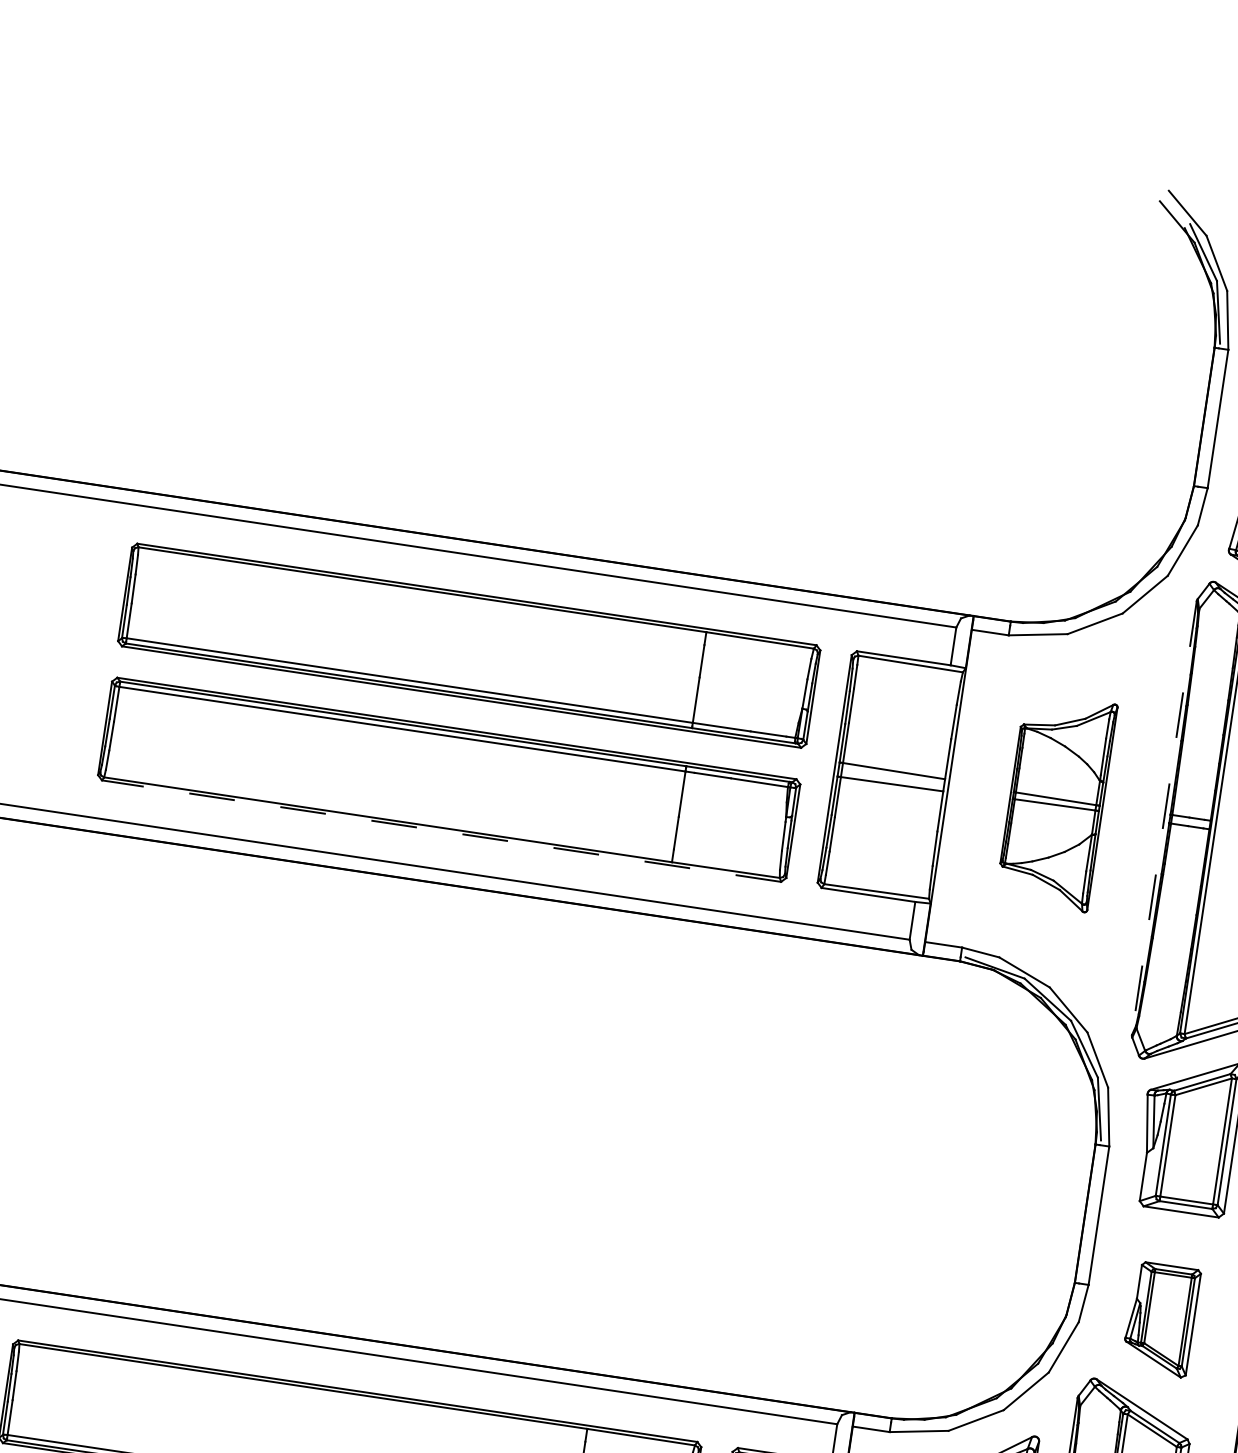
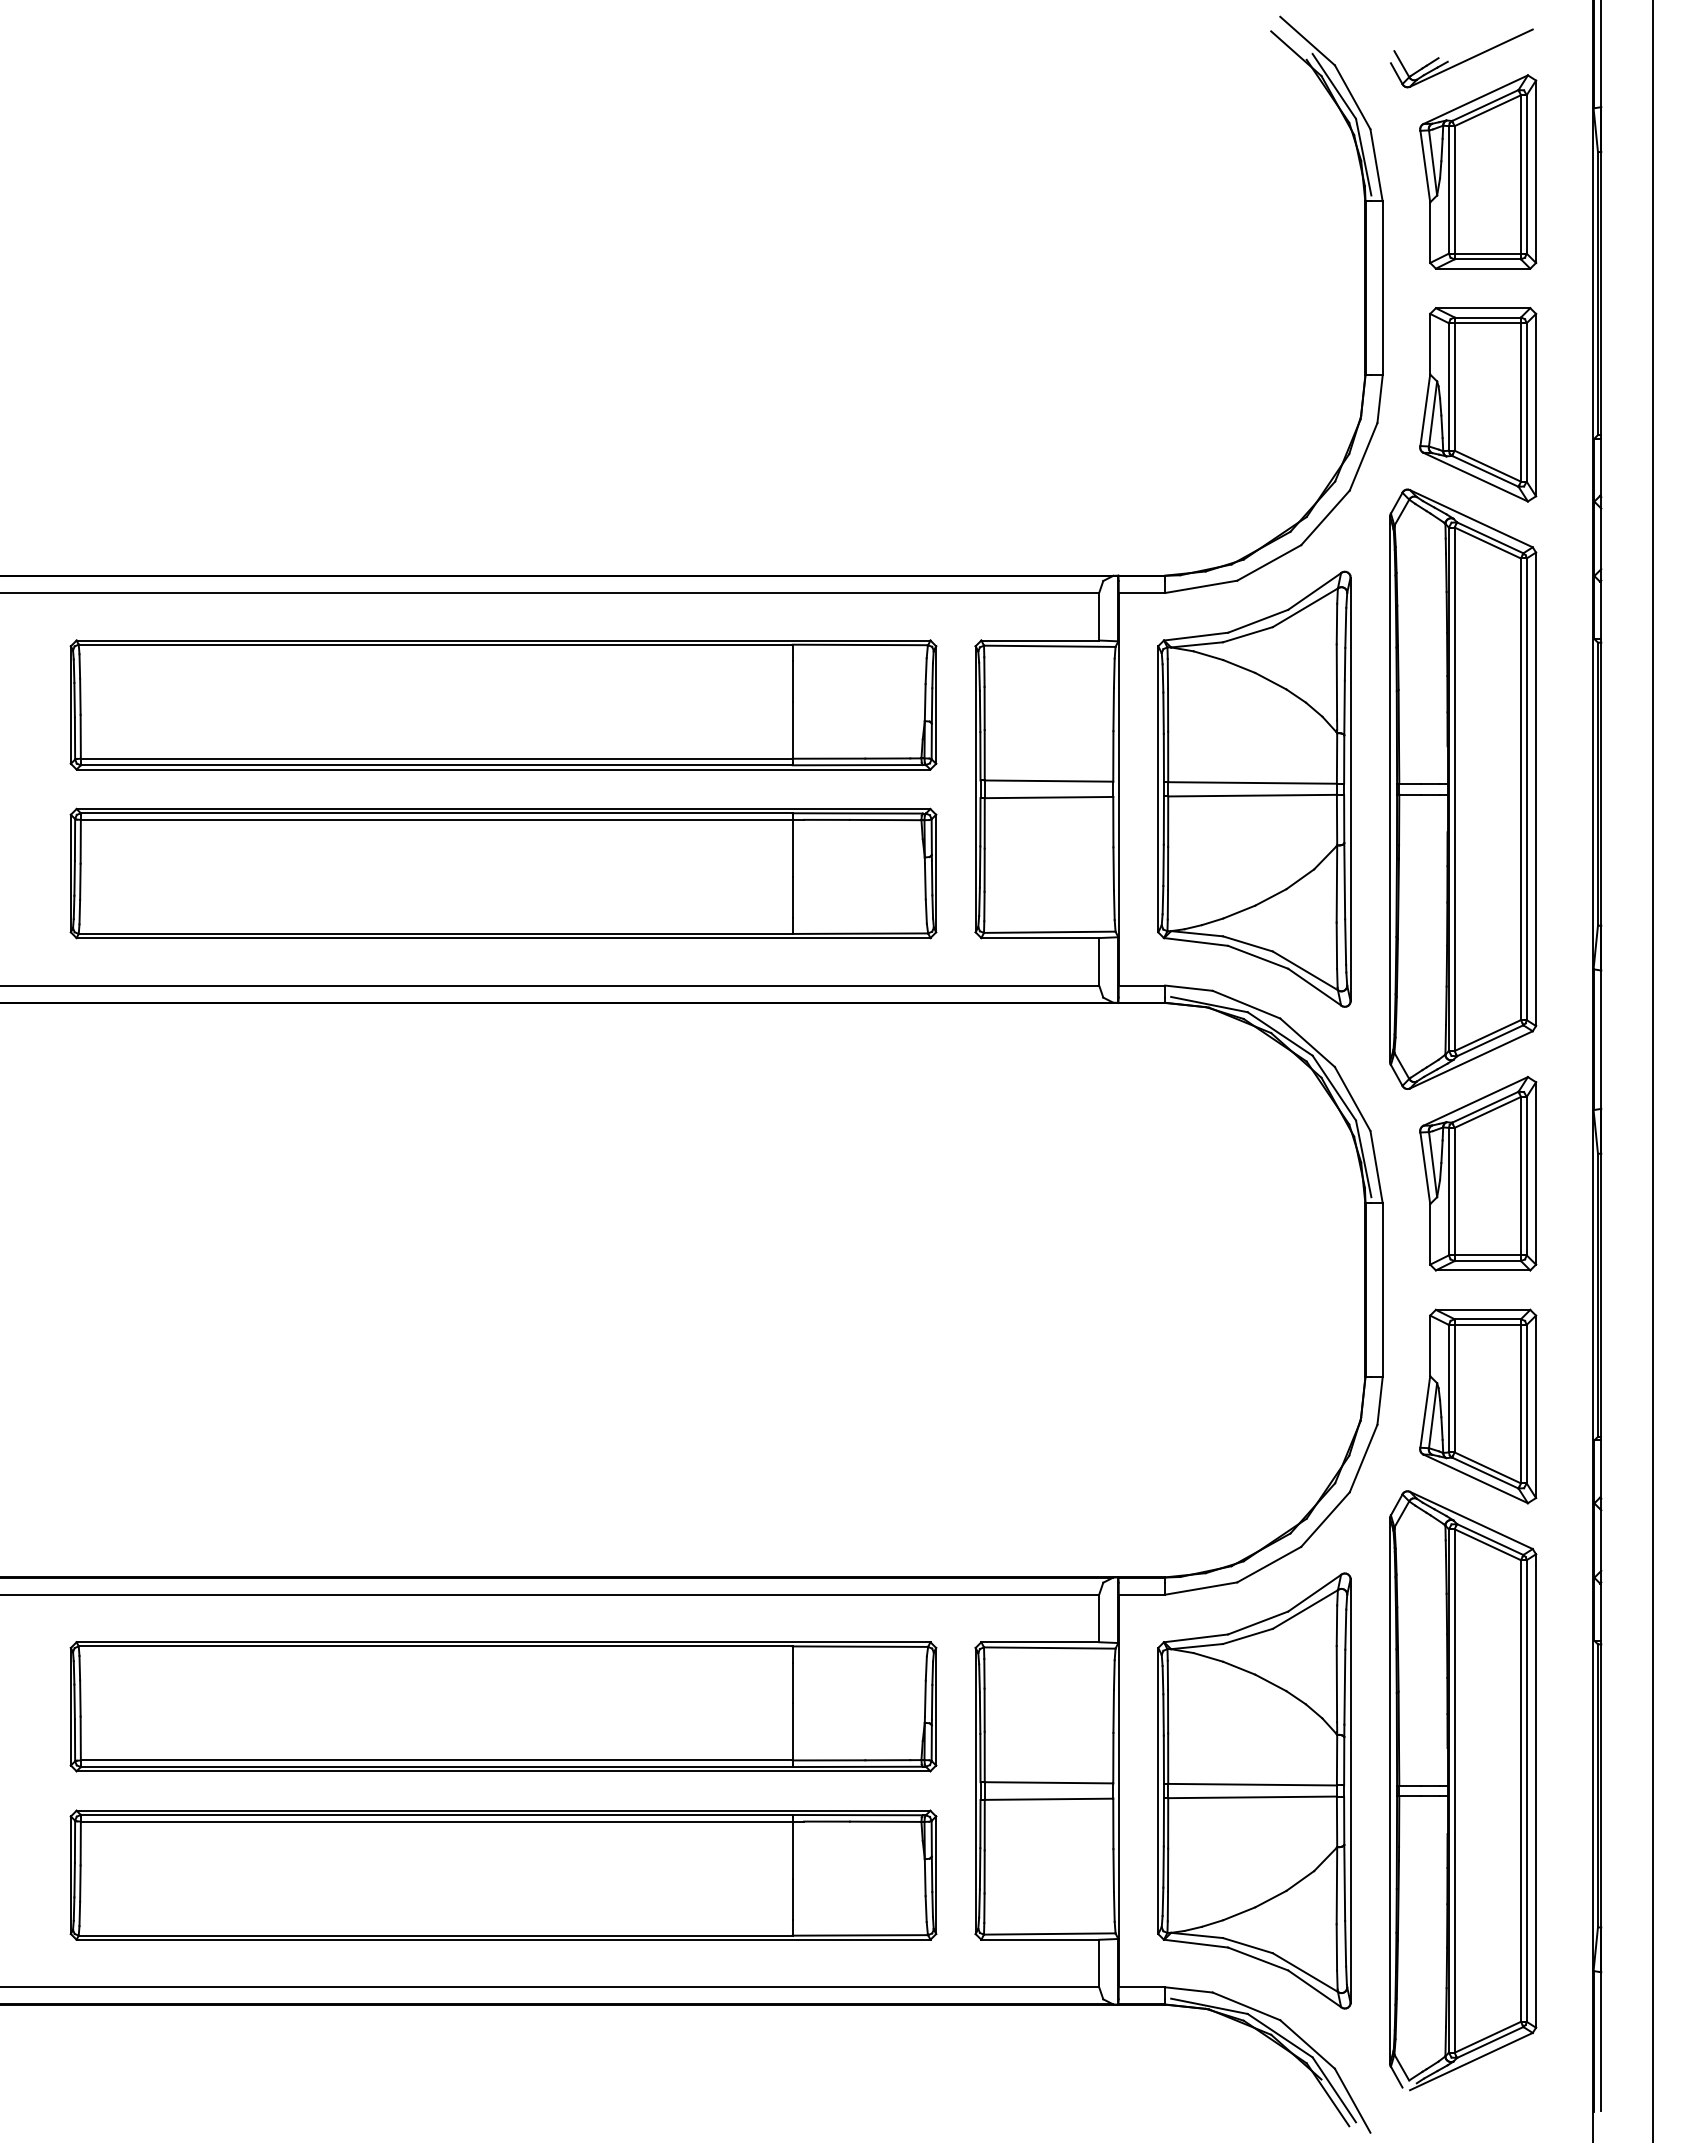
part: (1056, 801) -> (1254, 788), size x1.67
line: (1164, 818) -> (1390, 789), dashed -> solid
line: (441, 831) -> (503, 938), dashed -> solid
part: (1161, 1319) -> (1478, 1406), size x1.43

